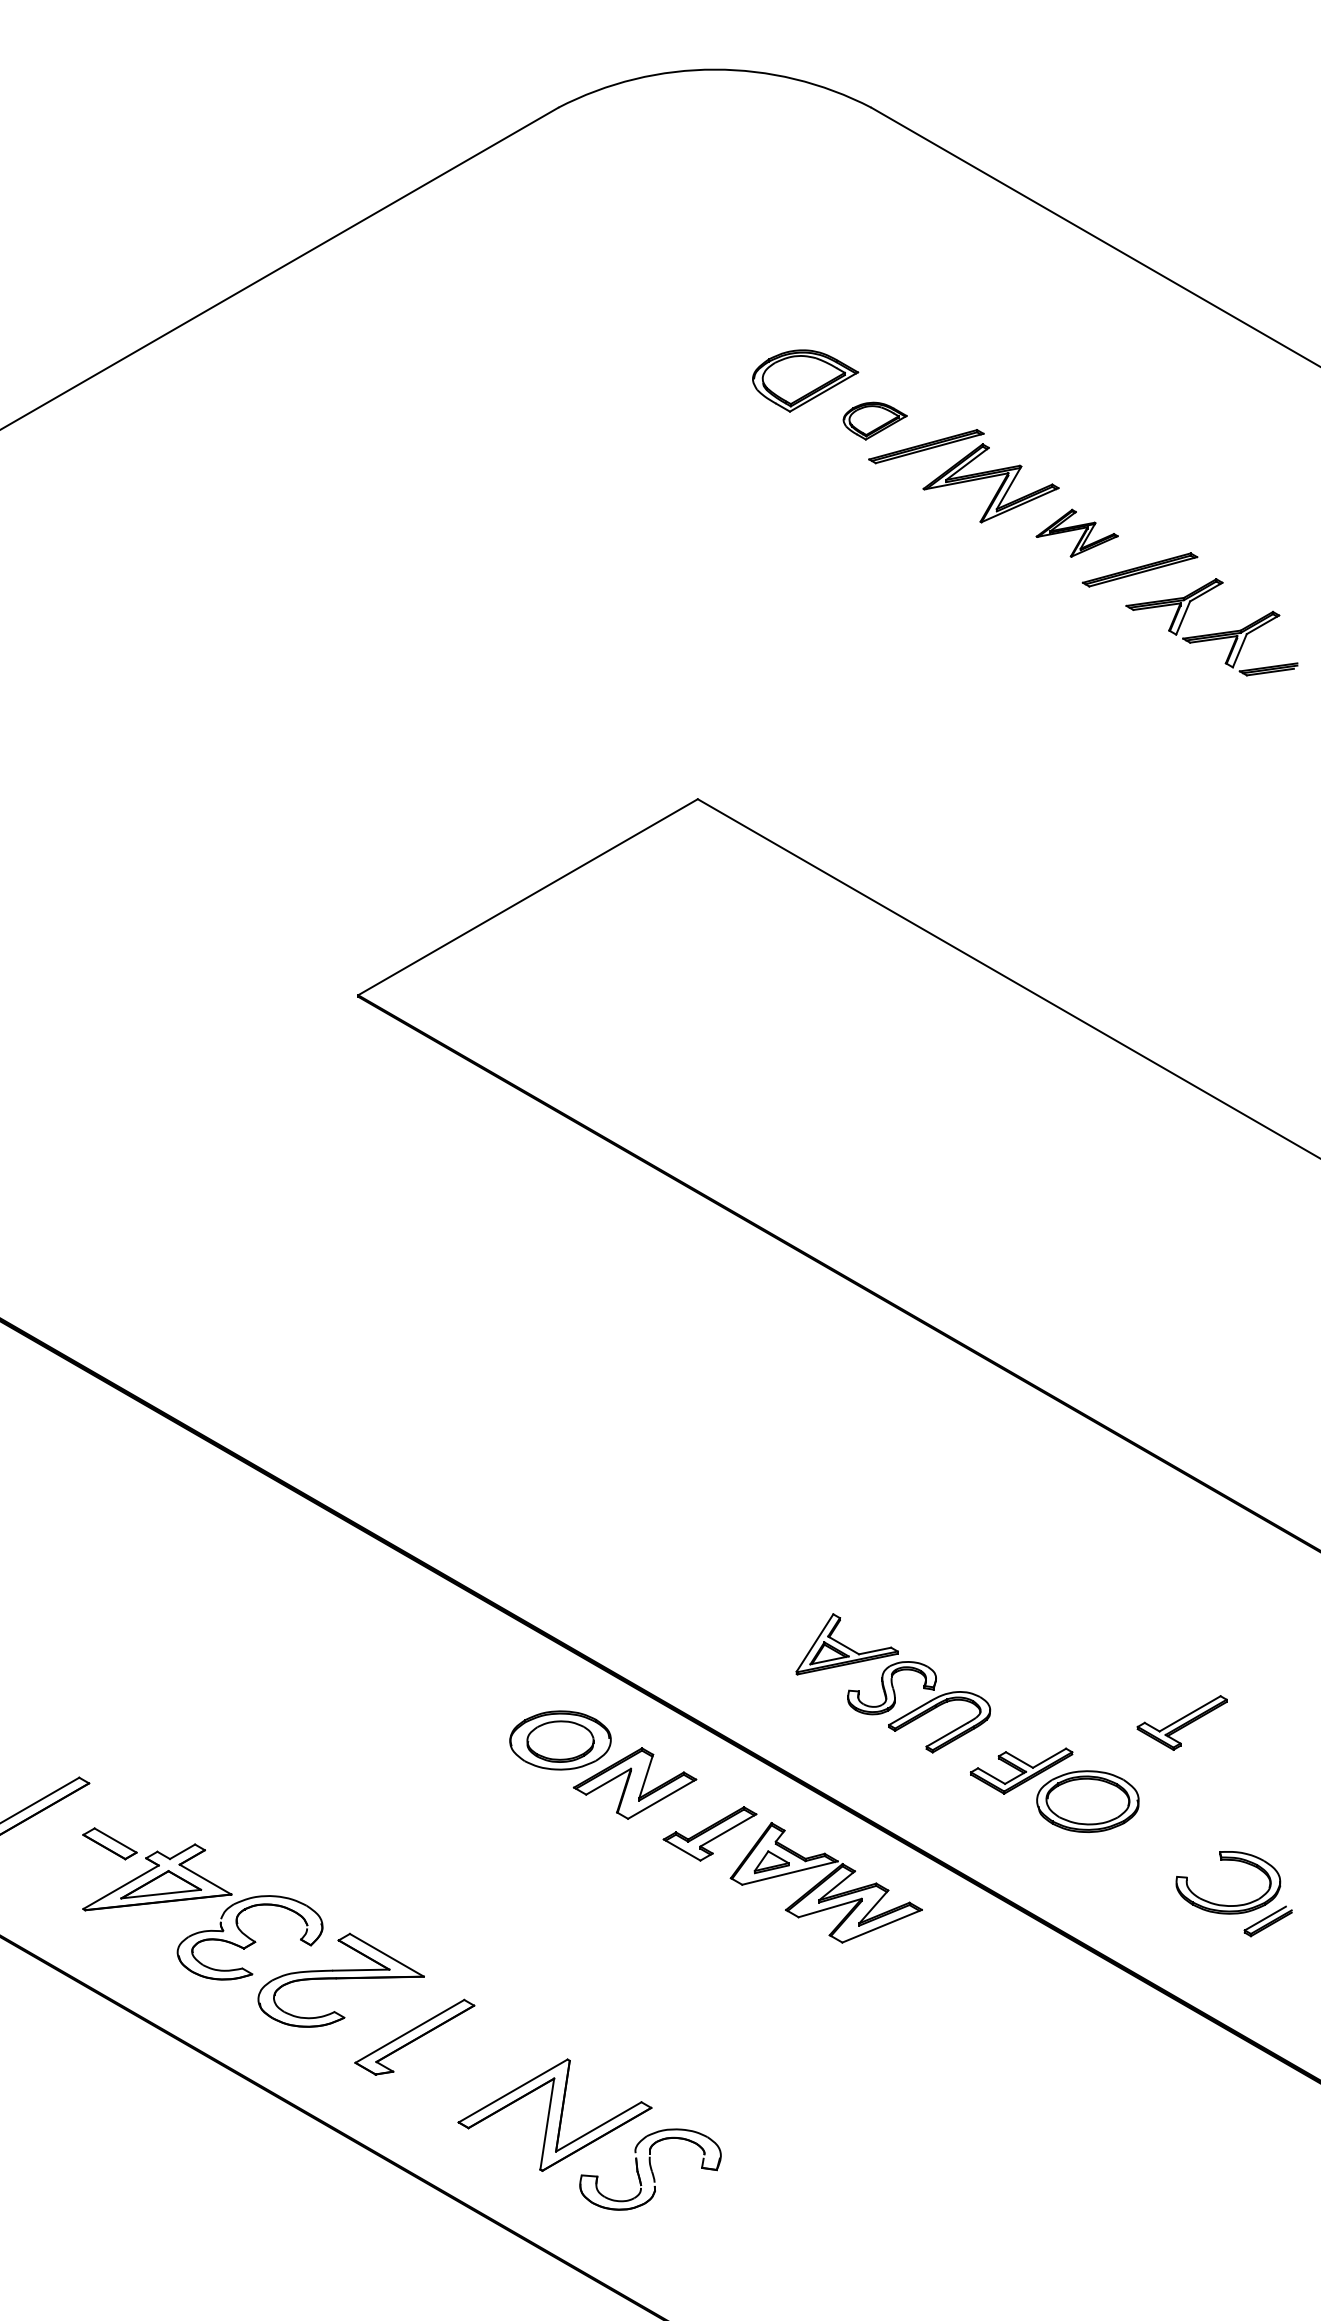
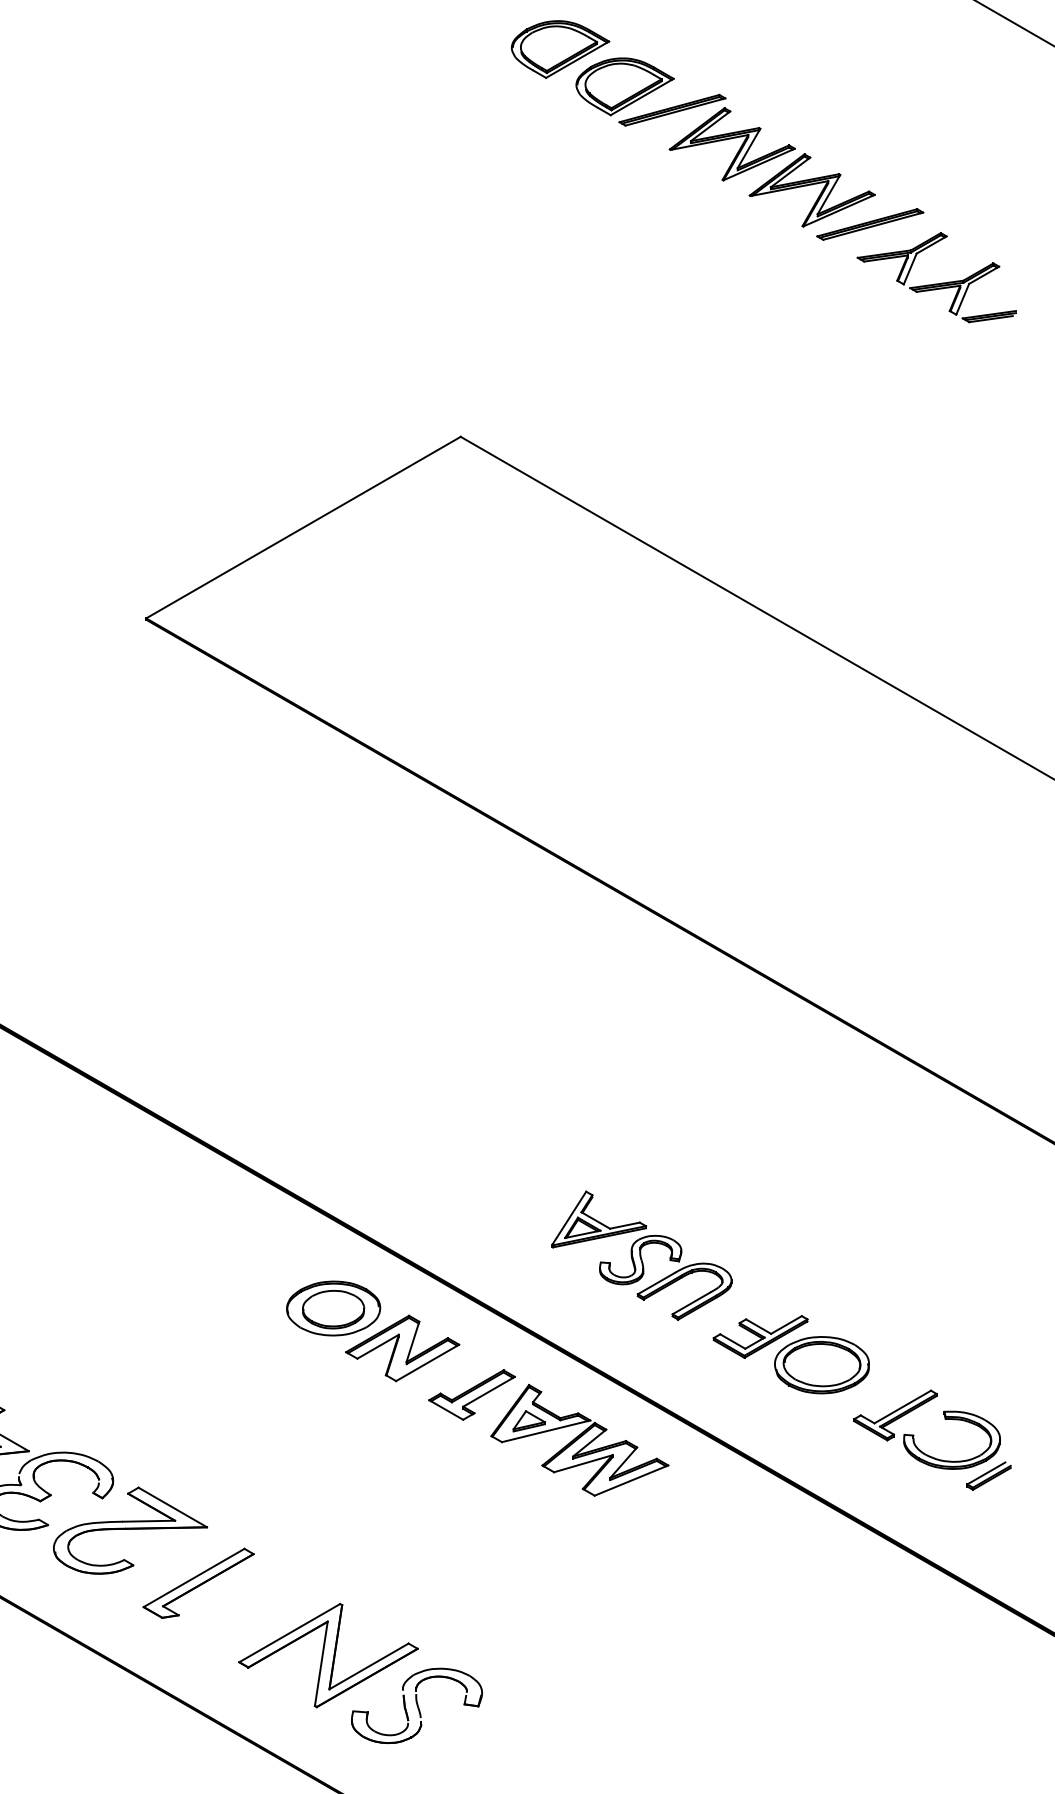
part: (874, 420) -> (624, 86), size x1.67
part: (1076, 533) -> (811, 190), size x1.67
part: (1181, 1722) -> (894, 1415), moved

